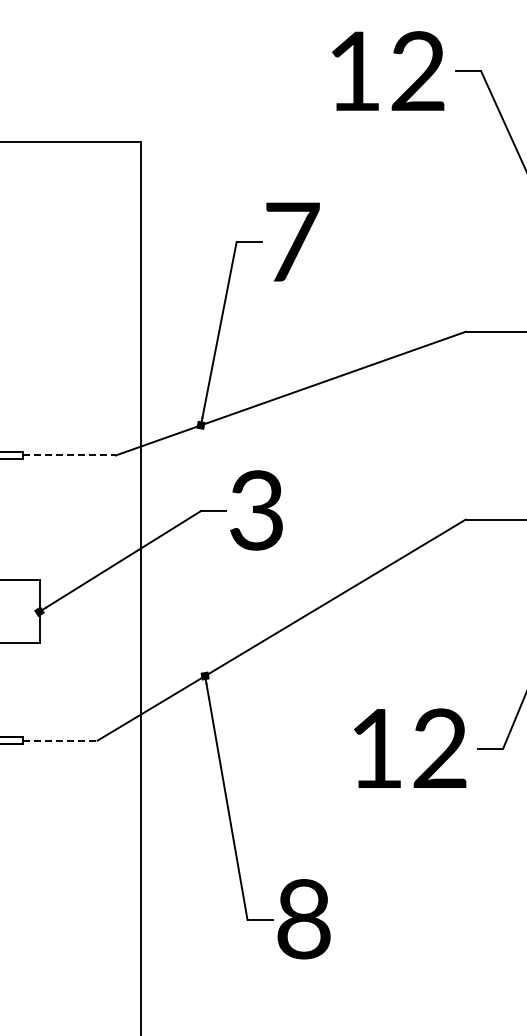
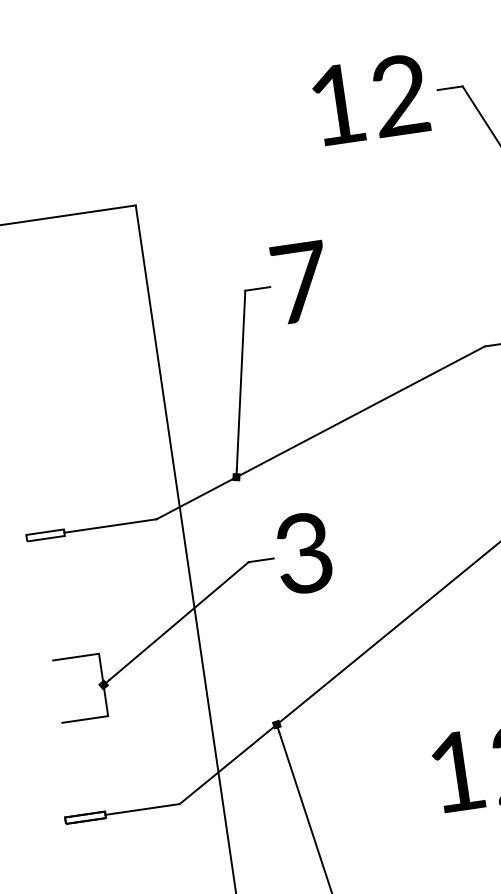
line: (69, 455) -> (110, 526), dashed -> solid
line: (60, 740) -> (142, 809), dashed -> solid

